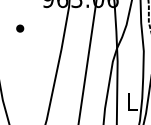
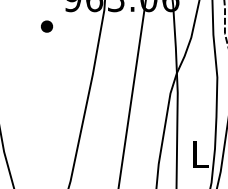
part: (20, 28) -> (47, 26), moved

